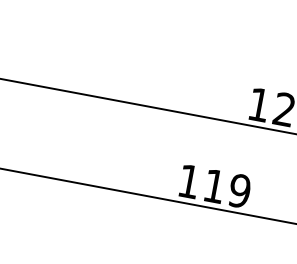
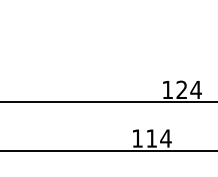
text: (239, 190) -> (165, 138), 119 -> 114

